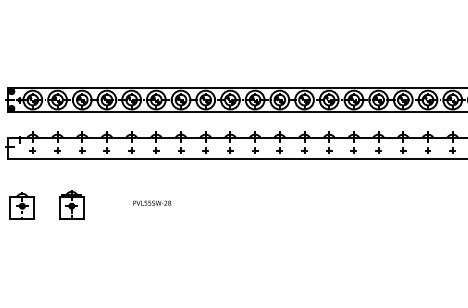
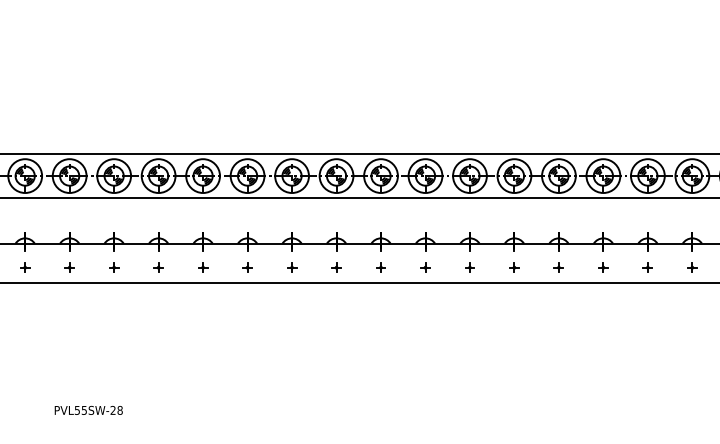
text: (152, 202) -> (89, 409), moved

